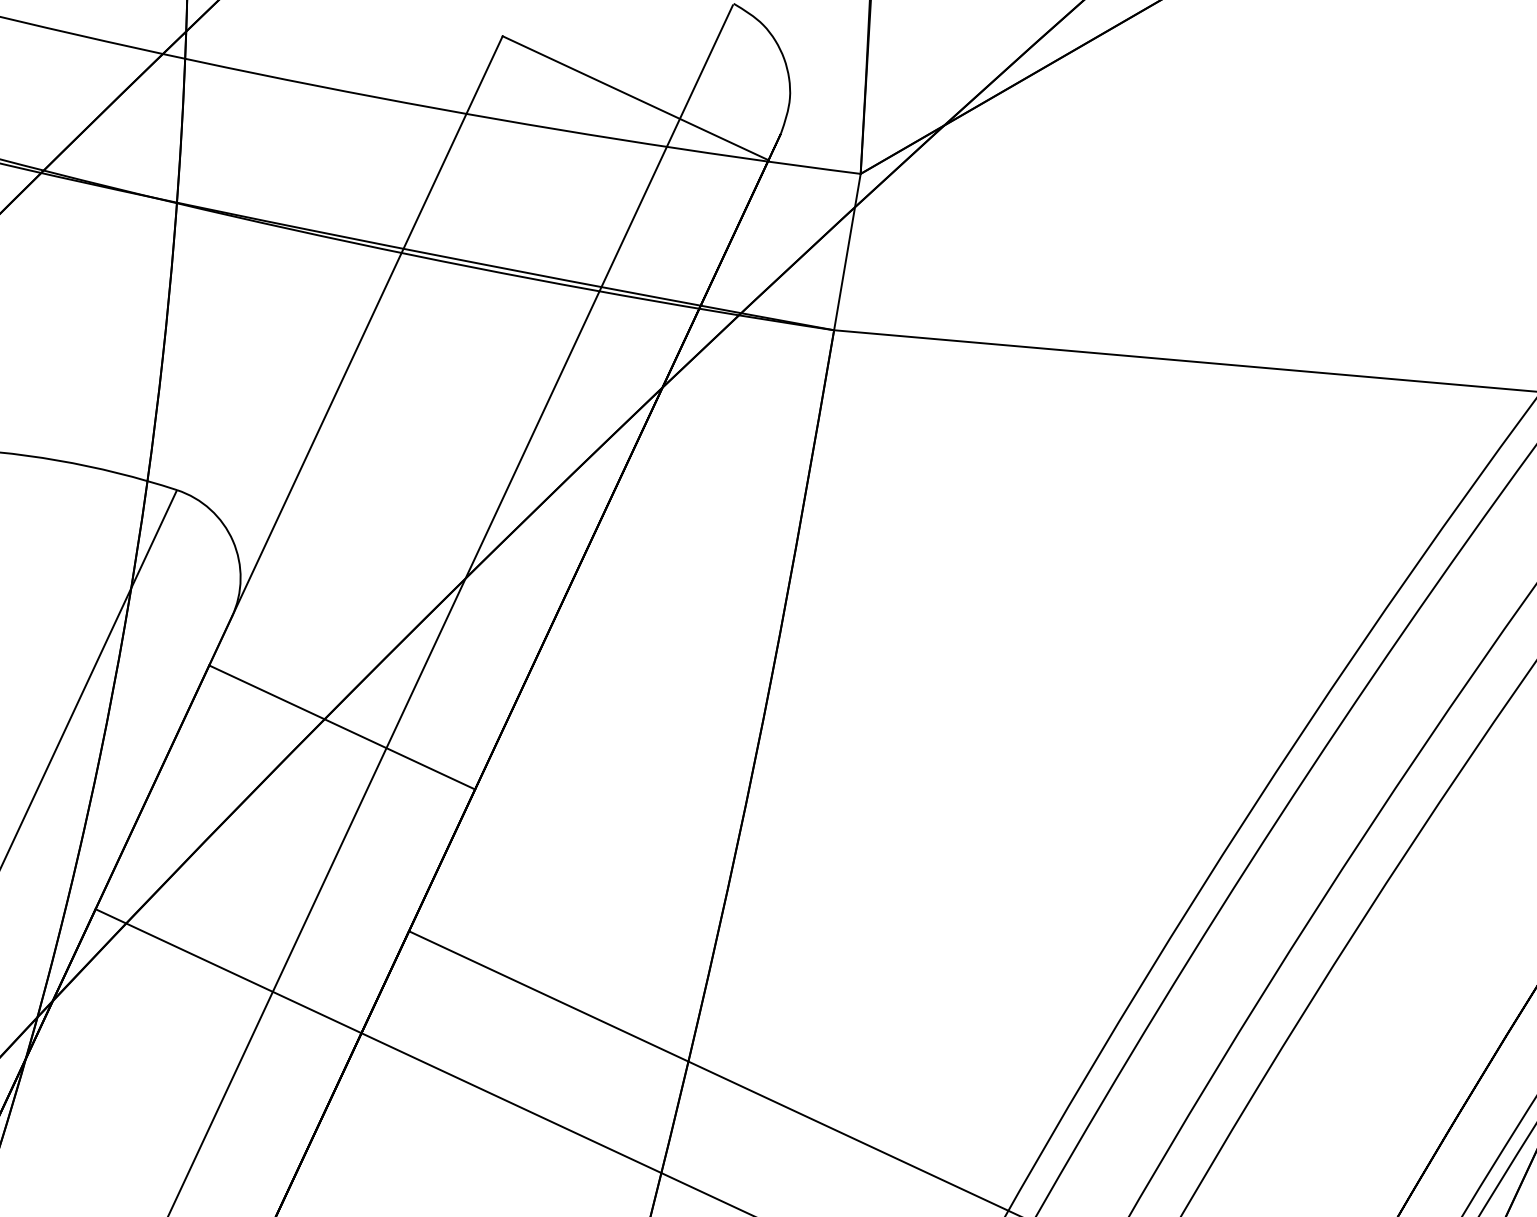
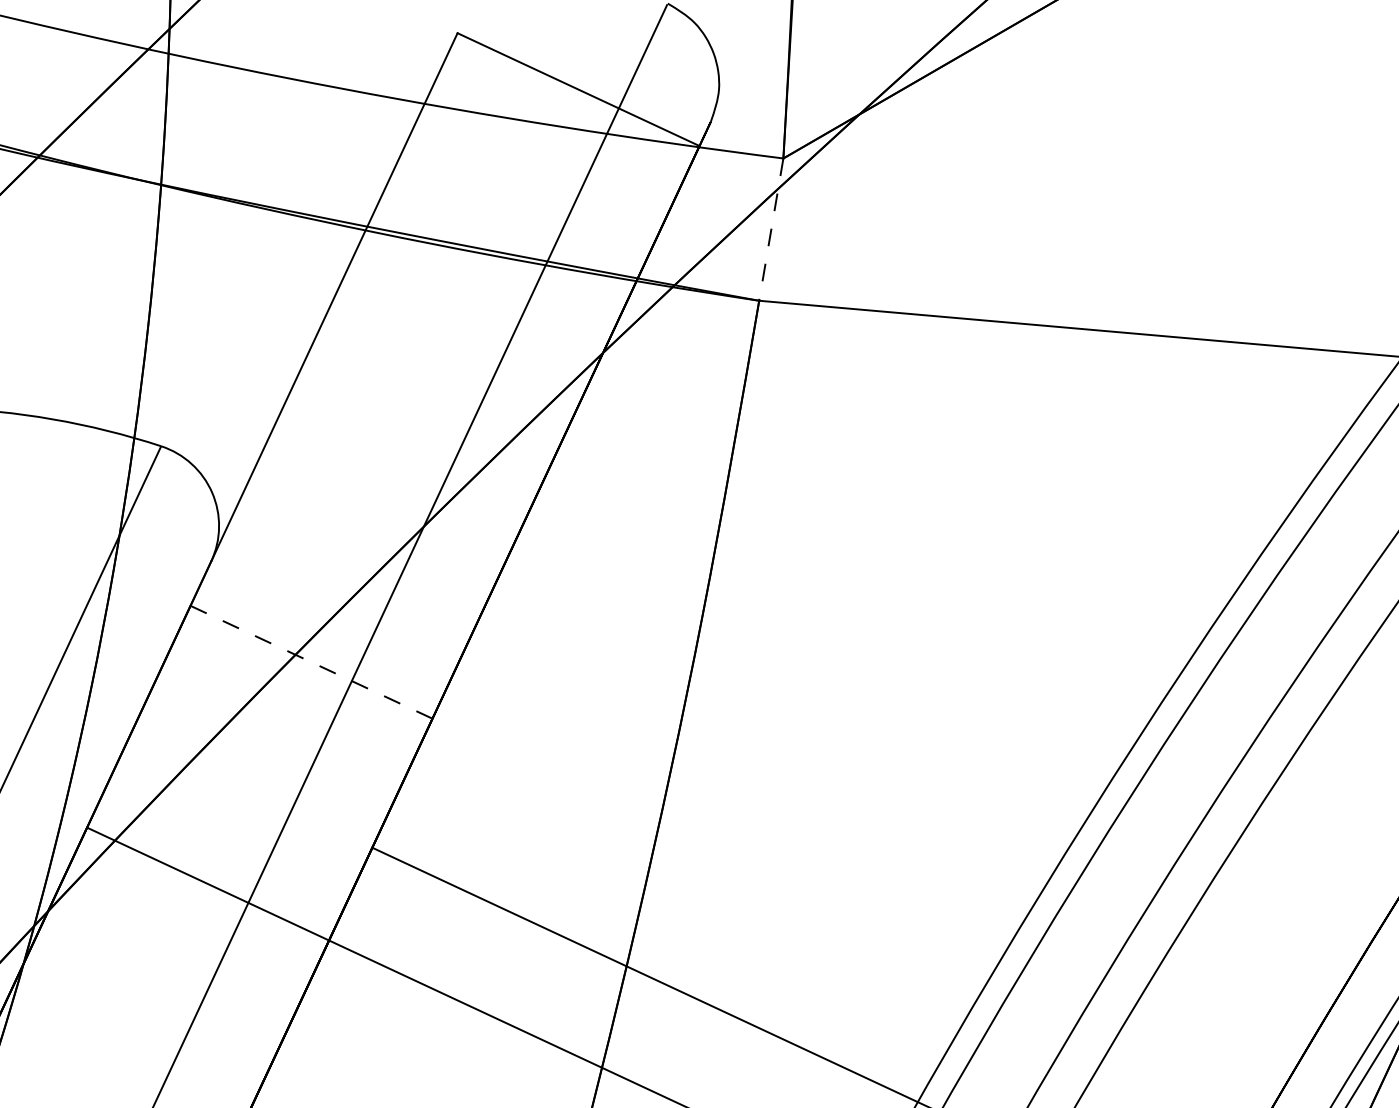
line: (847, 253) -> (771, 230), solid -> dashed
line: (342, 727) -> (311, 662), solid -> dashed

